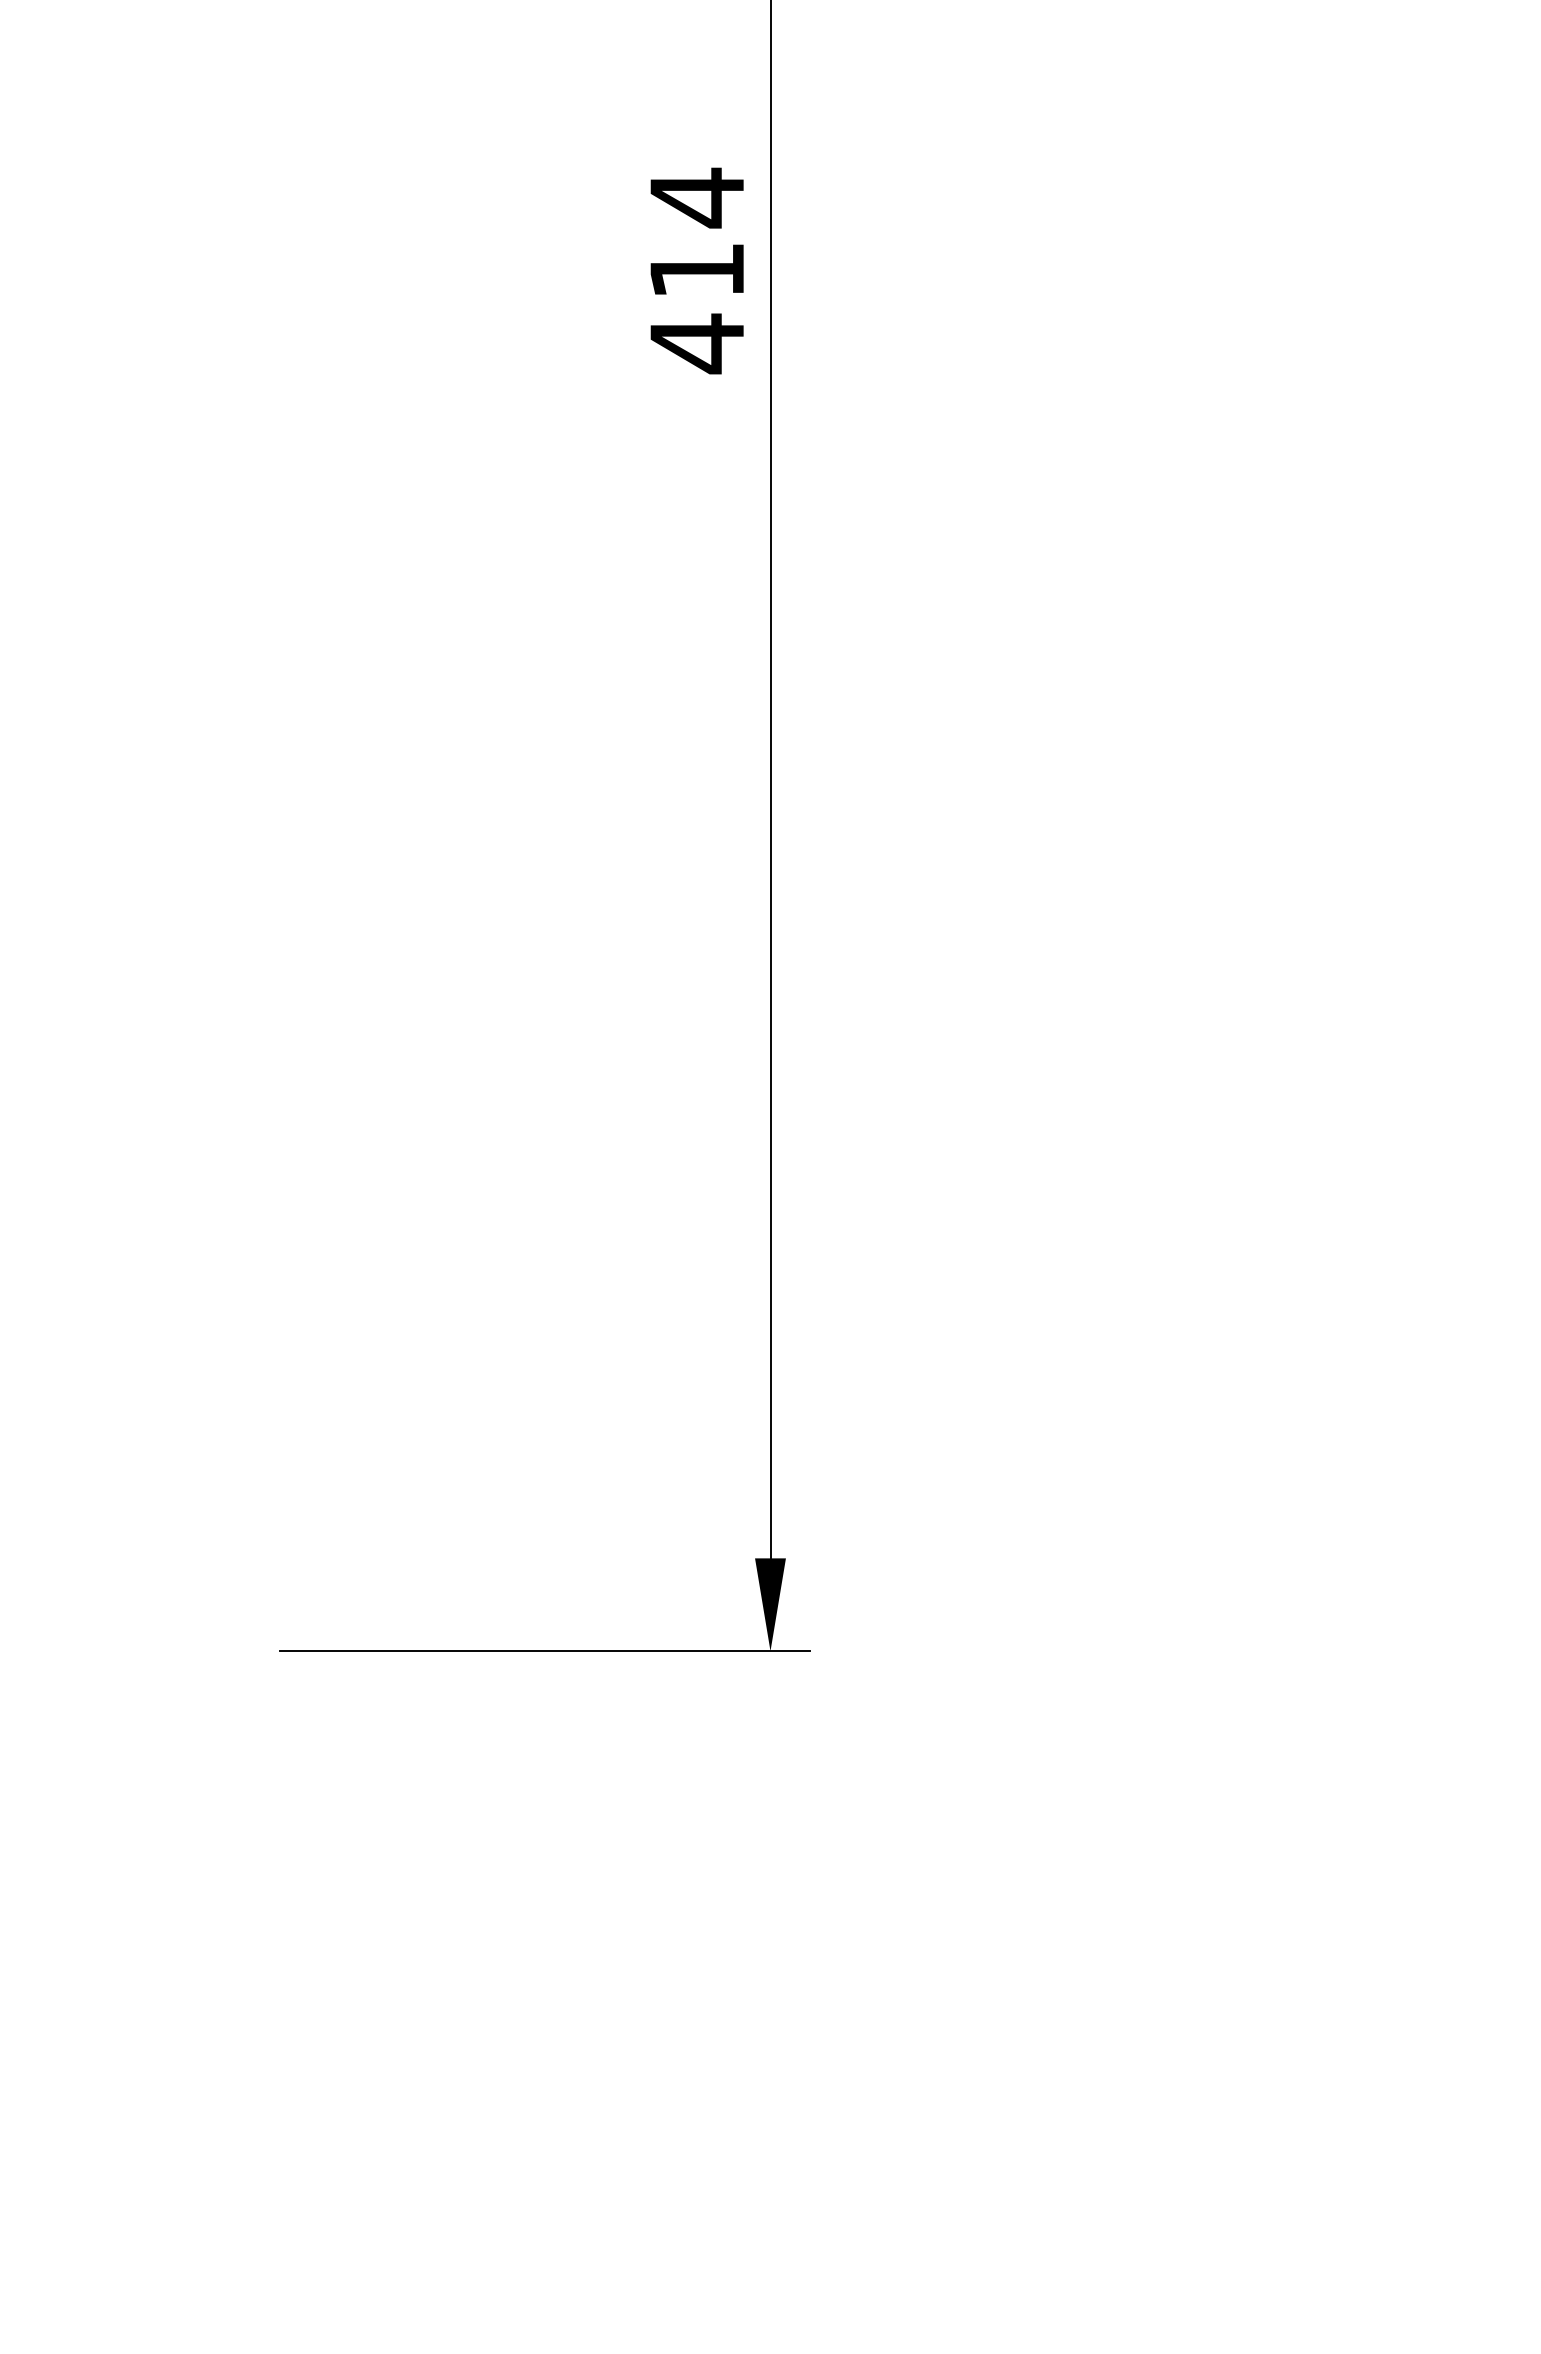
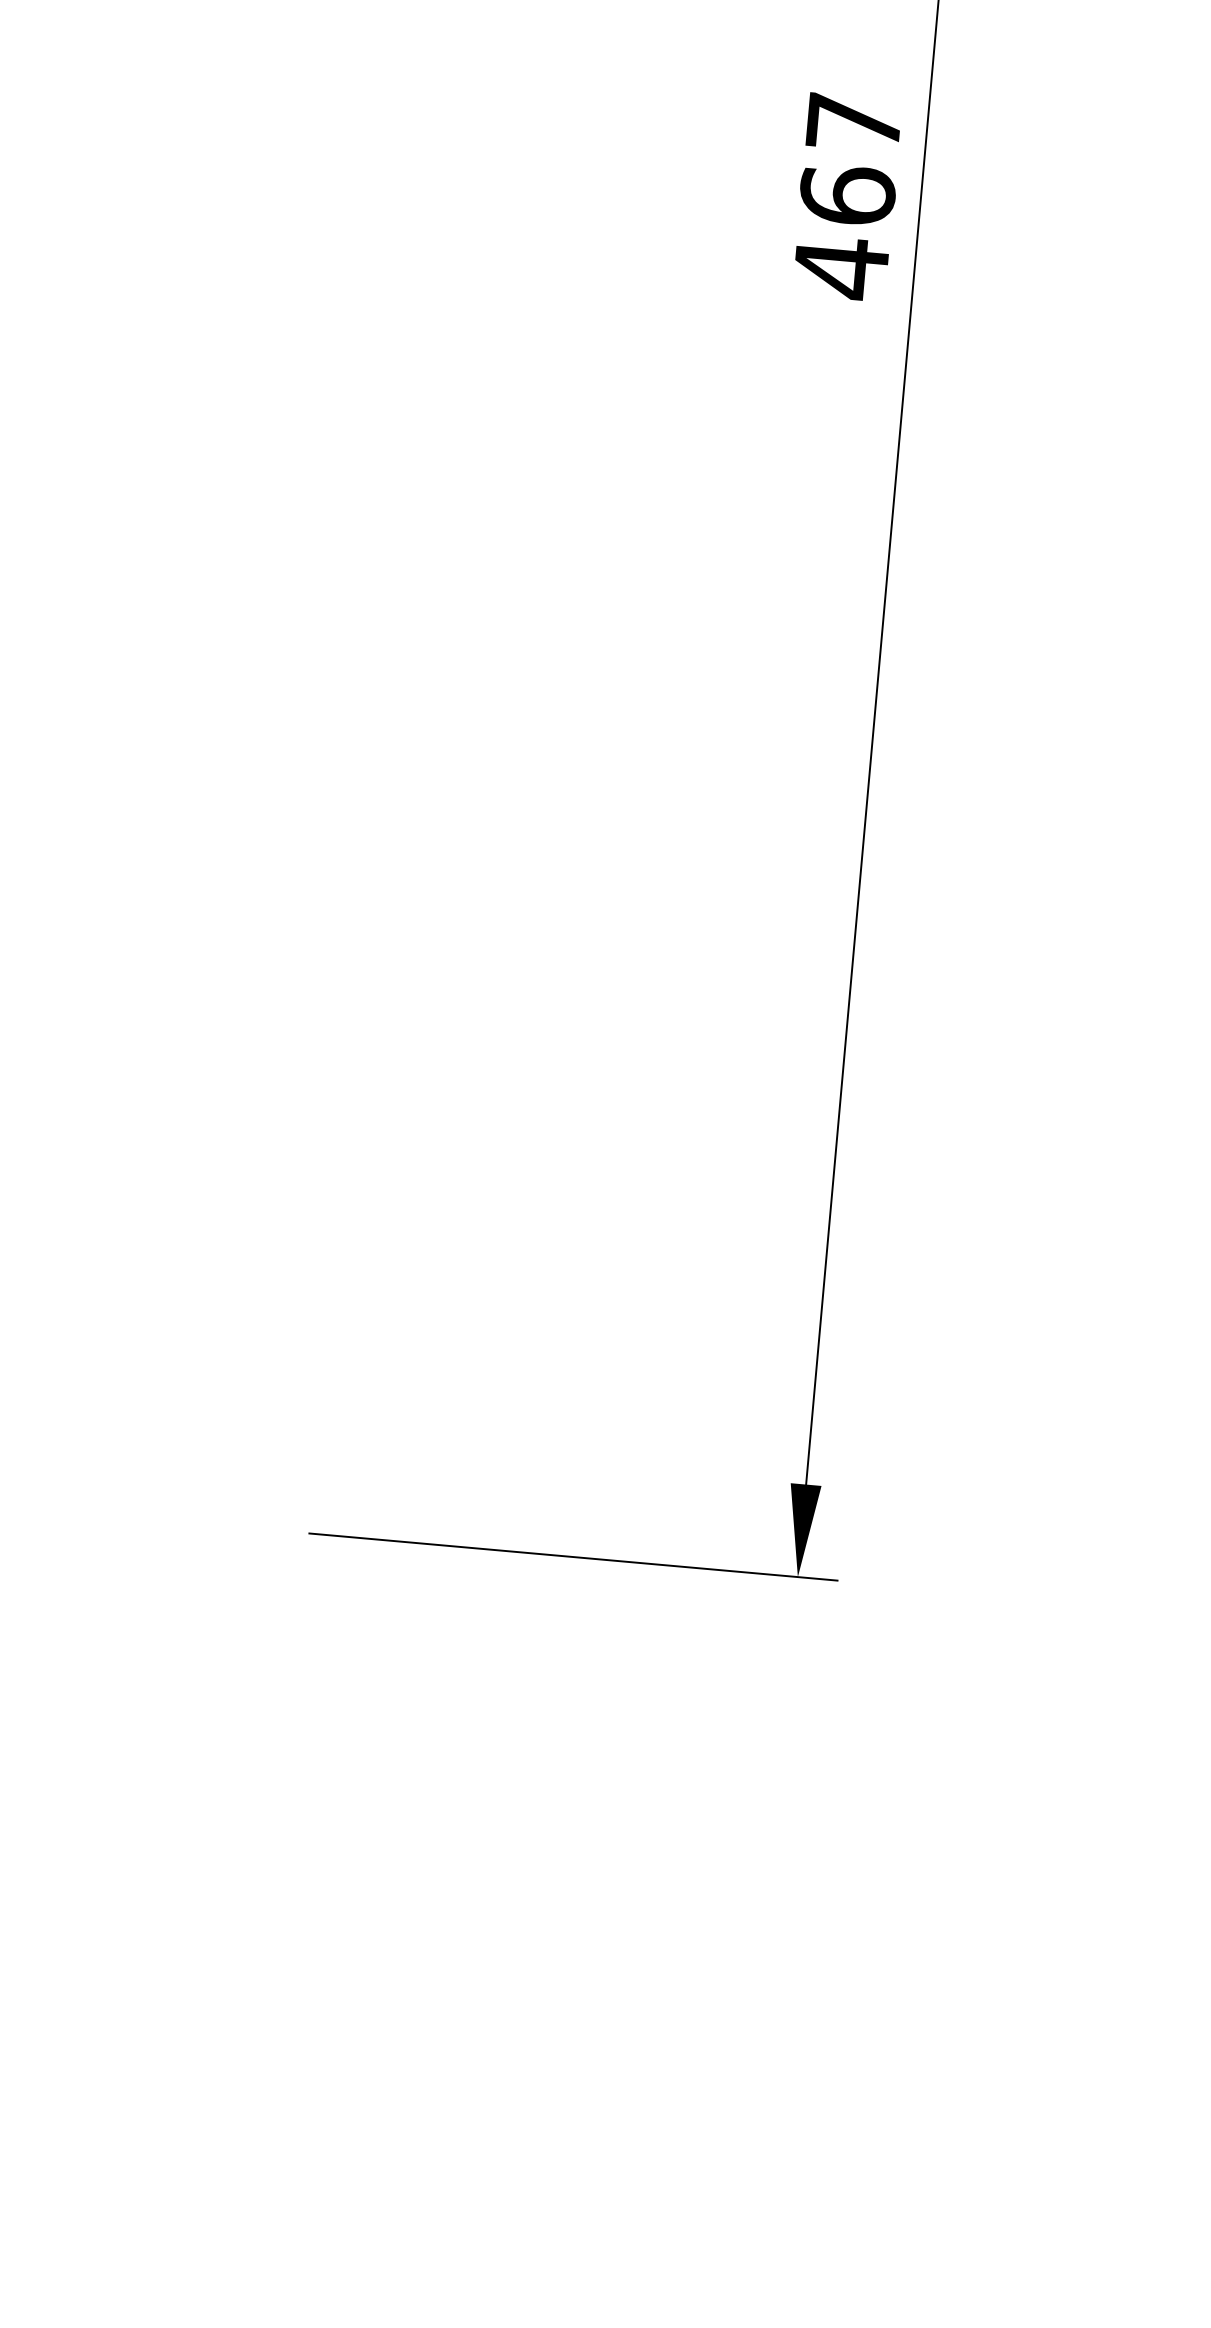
text: (697, 232) -> (851, 157), 414 -> 467

